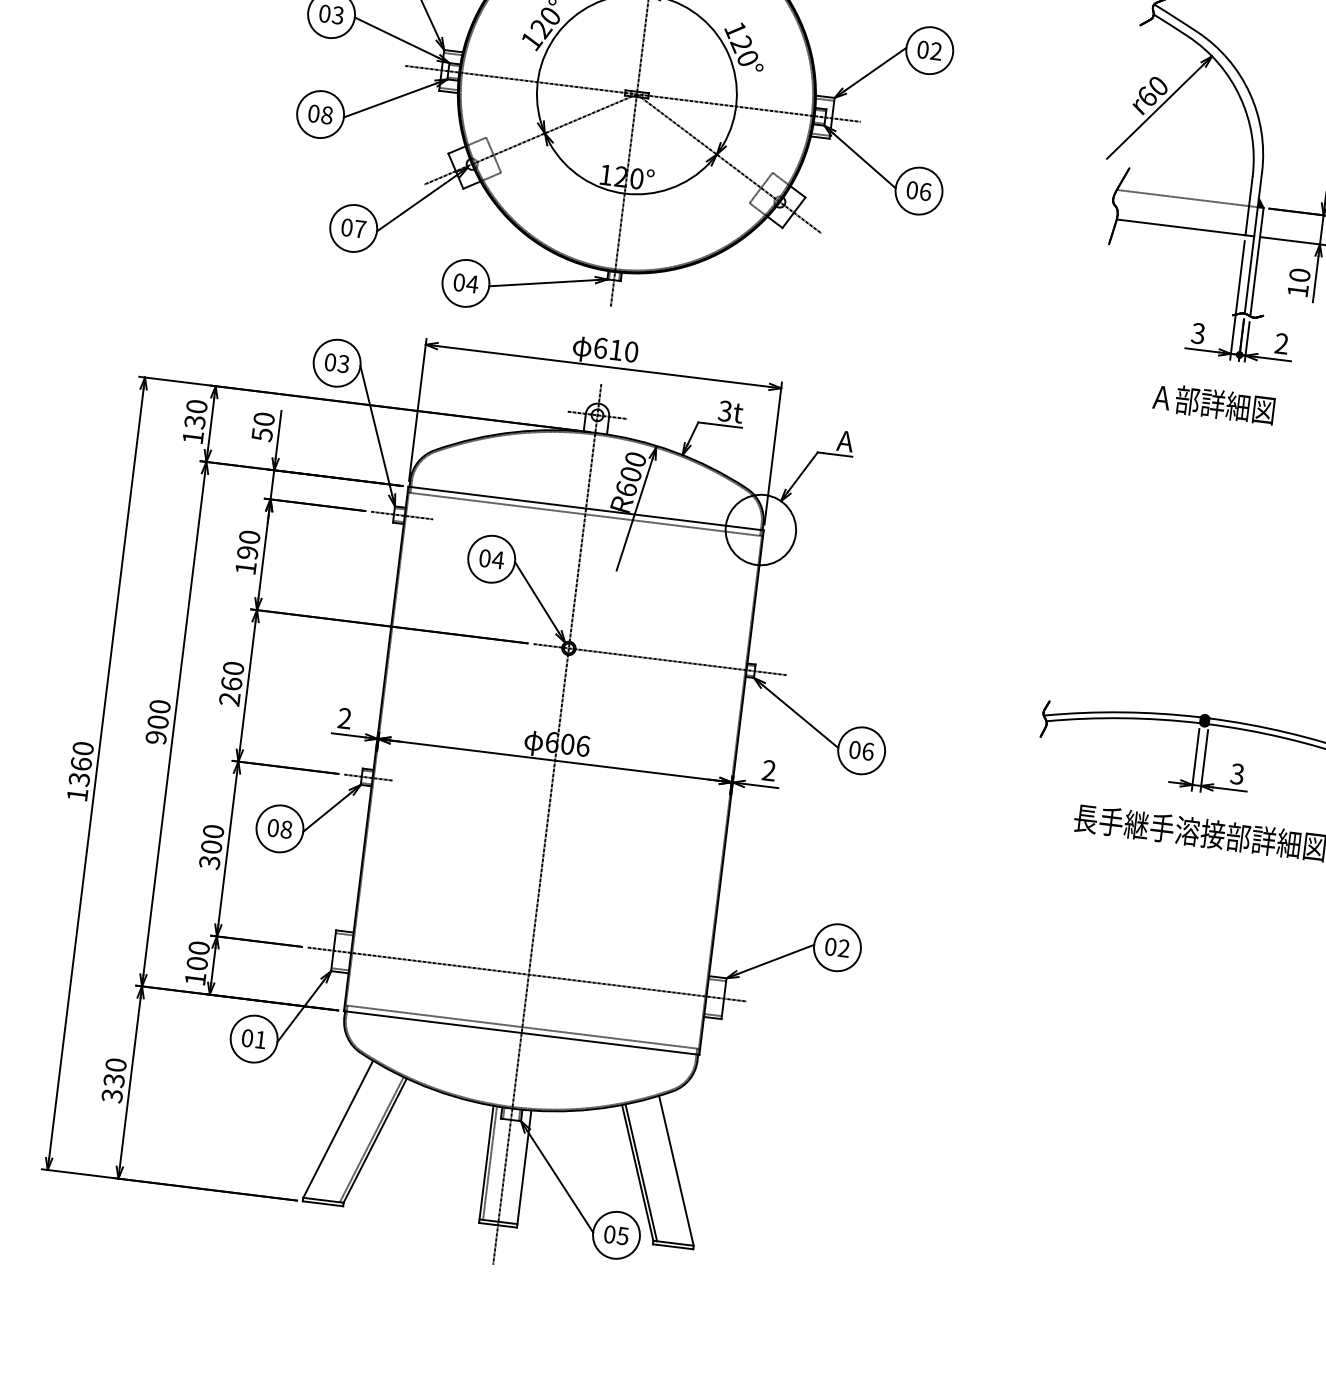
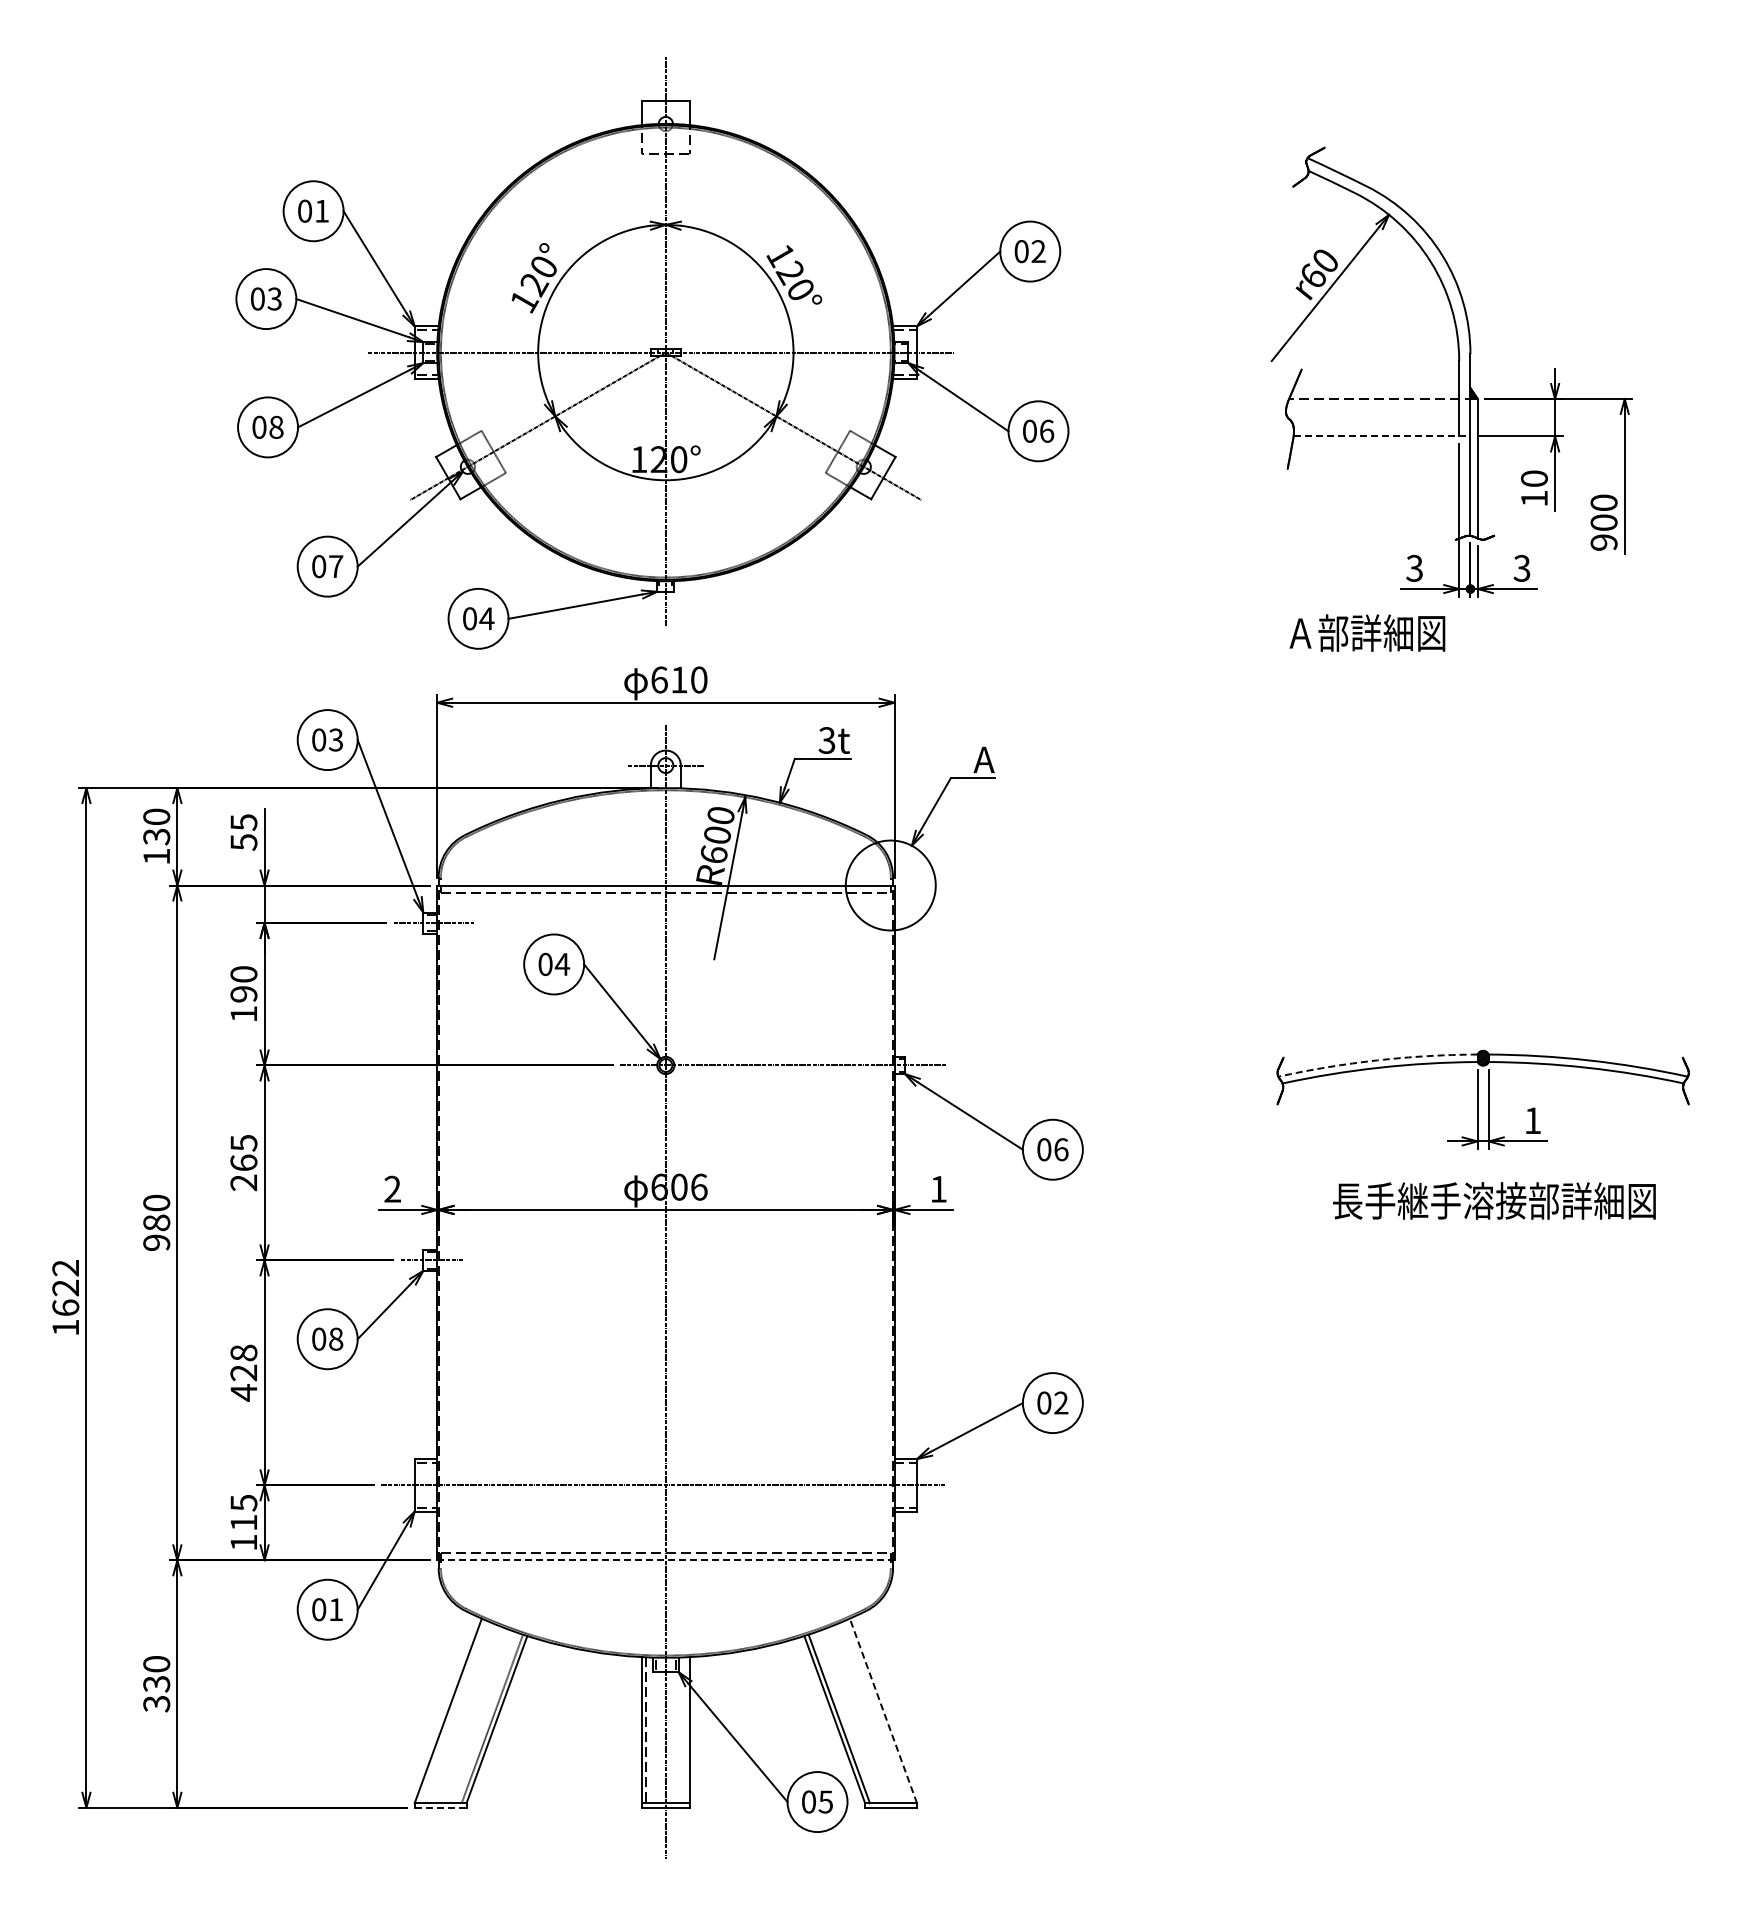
line: (1185, 227) -> (1382, 436), solid -> dashed
text: (1281, 343) -> (1521, 568), 2 -> 3
text: (1214, 403) -> (1367, 632), moved
text: (263, 419) -> (243, 822), 50 -> 55
text: (233, 668) -> (243, 1143), 260 -> 265
arc: (1122, 712) -> (1377, 1060), solid -> dashed
text: (158, 721) -> (156, 1222), 900 -> 980
text: (81, 764) -> (65, 1288), 1360 -> 1622
text: (769, 770) -> (938, 1188), 2 -> 1
text: (1237, 773) -> (1532, 1120), 3 -> 1
text: (211, 846) -> (243, 1372), 300 -> 428
text: (197, 955) -> (243, 1512), 100 -> 115
line: (521, 1033) -> (665, 1560), solid -> dashed
line: (676, 1170) -> (883, 1710), solid -> dashed
line: (322, 1203) -> (440, 1807), solid -> dashed

